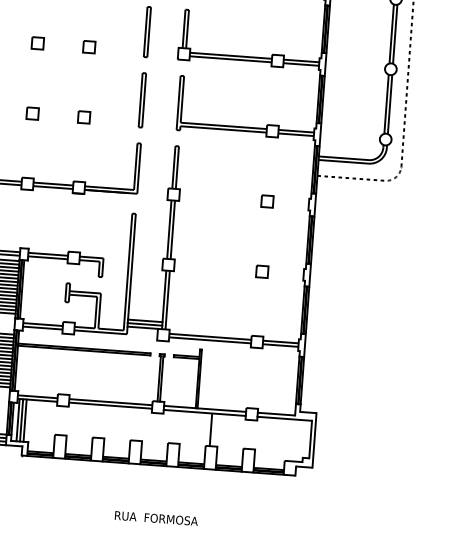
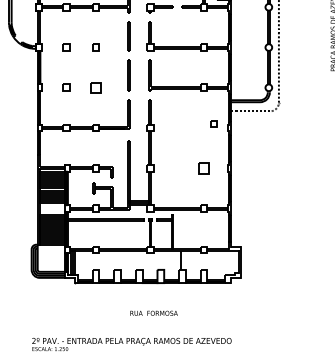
part: (83, 116) -> (95, 87), size x1.6
part: (266, 200) -> (213, 123), moved
part: (261, 272) -> (203, 168), size x1.6

